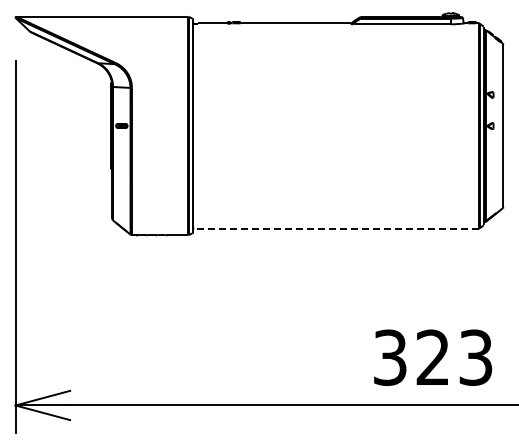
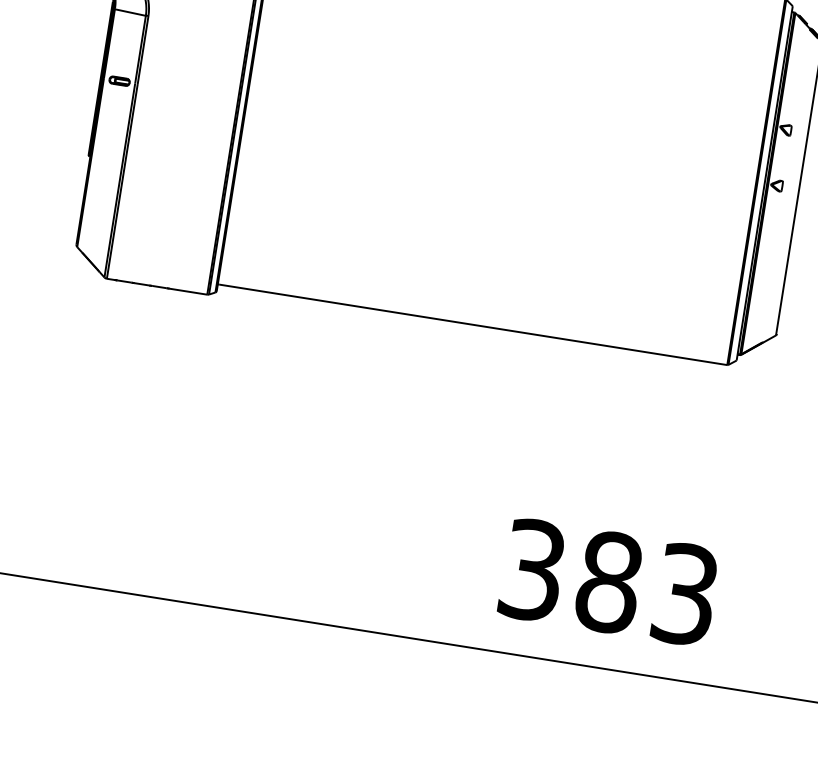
line: (336, 228) -> (473, 324), dashed -> solid
text: (433, 357) -> (609, 582), 323 -> 383

